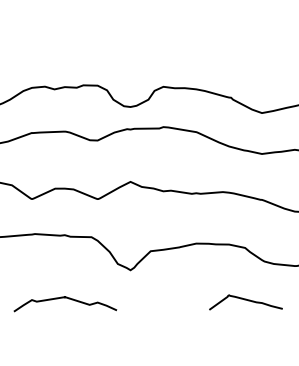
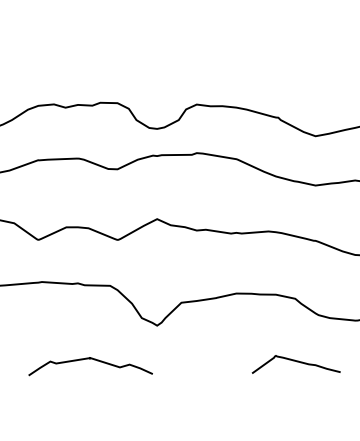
curve: (68, 299) -> (94, 360), moved

